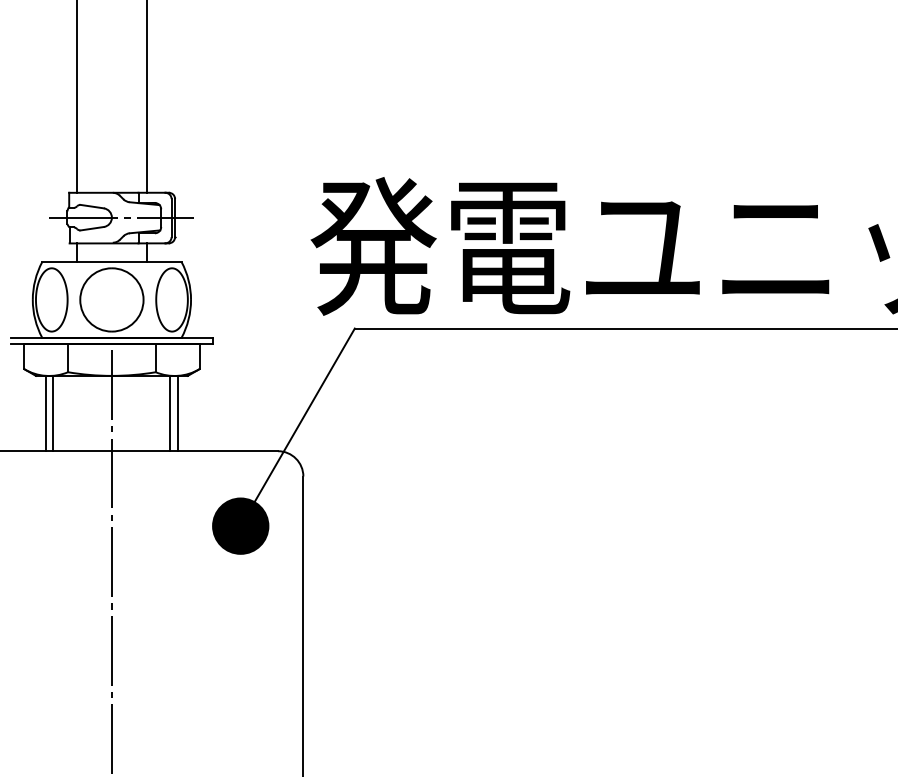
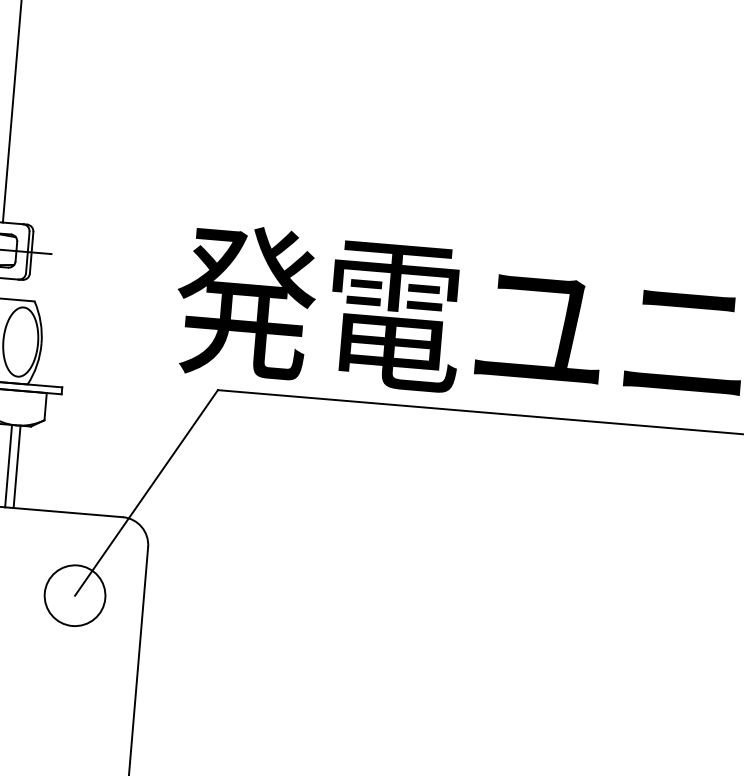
fill: (240, 525) -> (74, 594), removed

